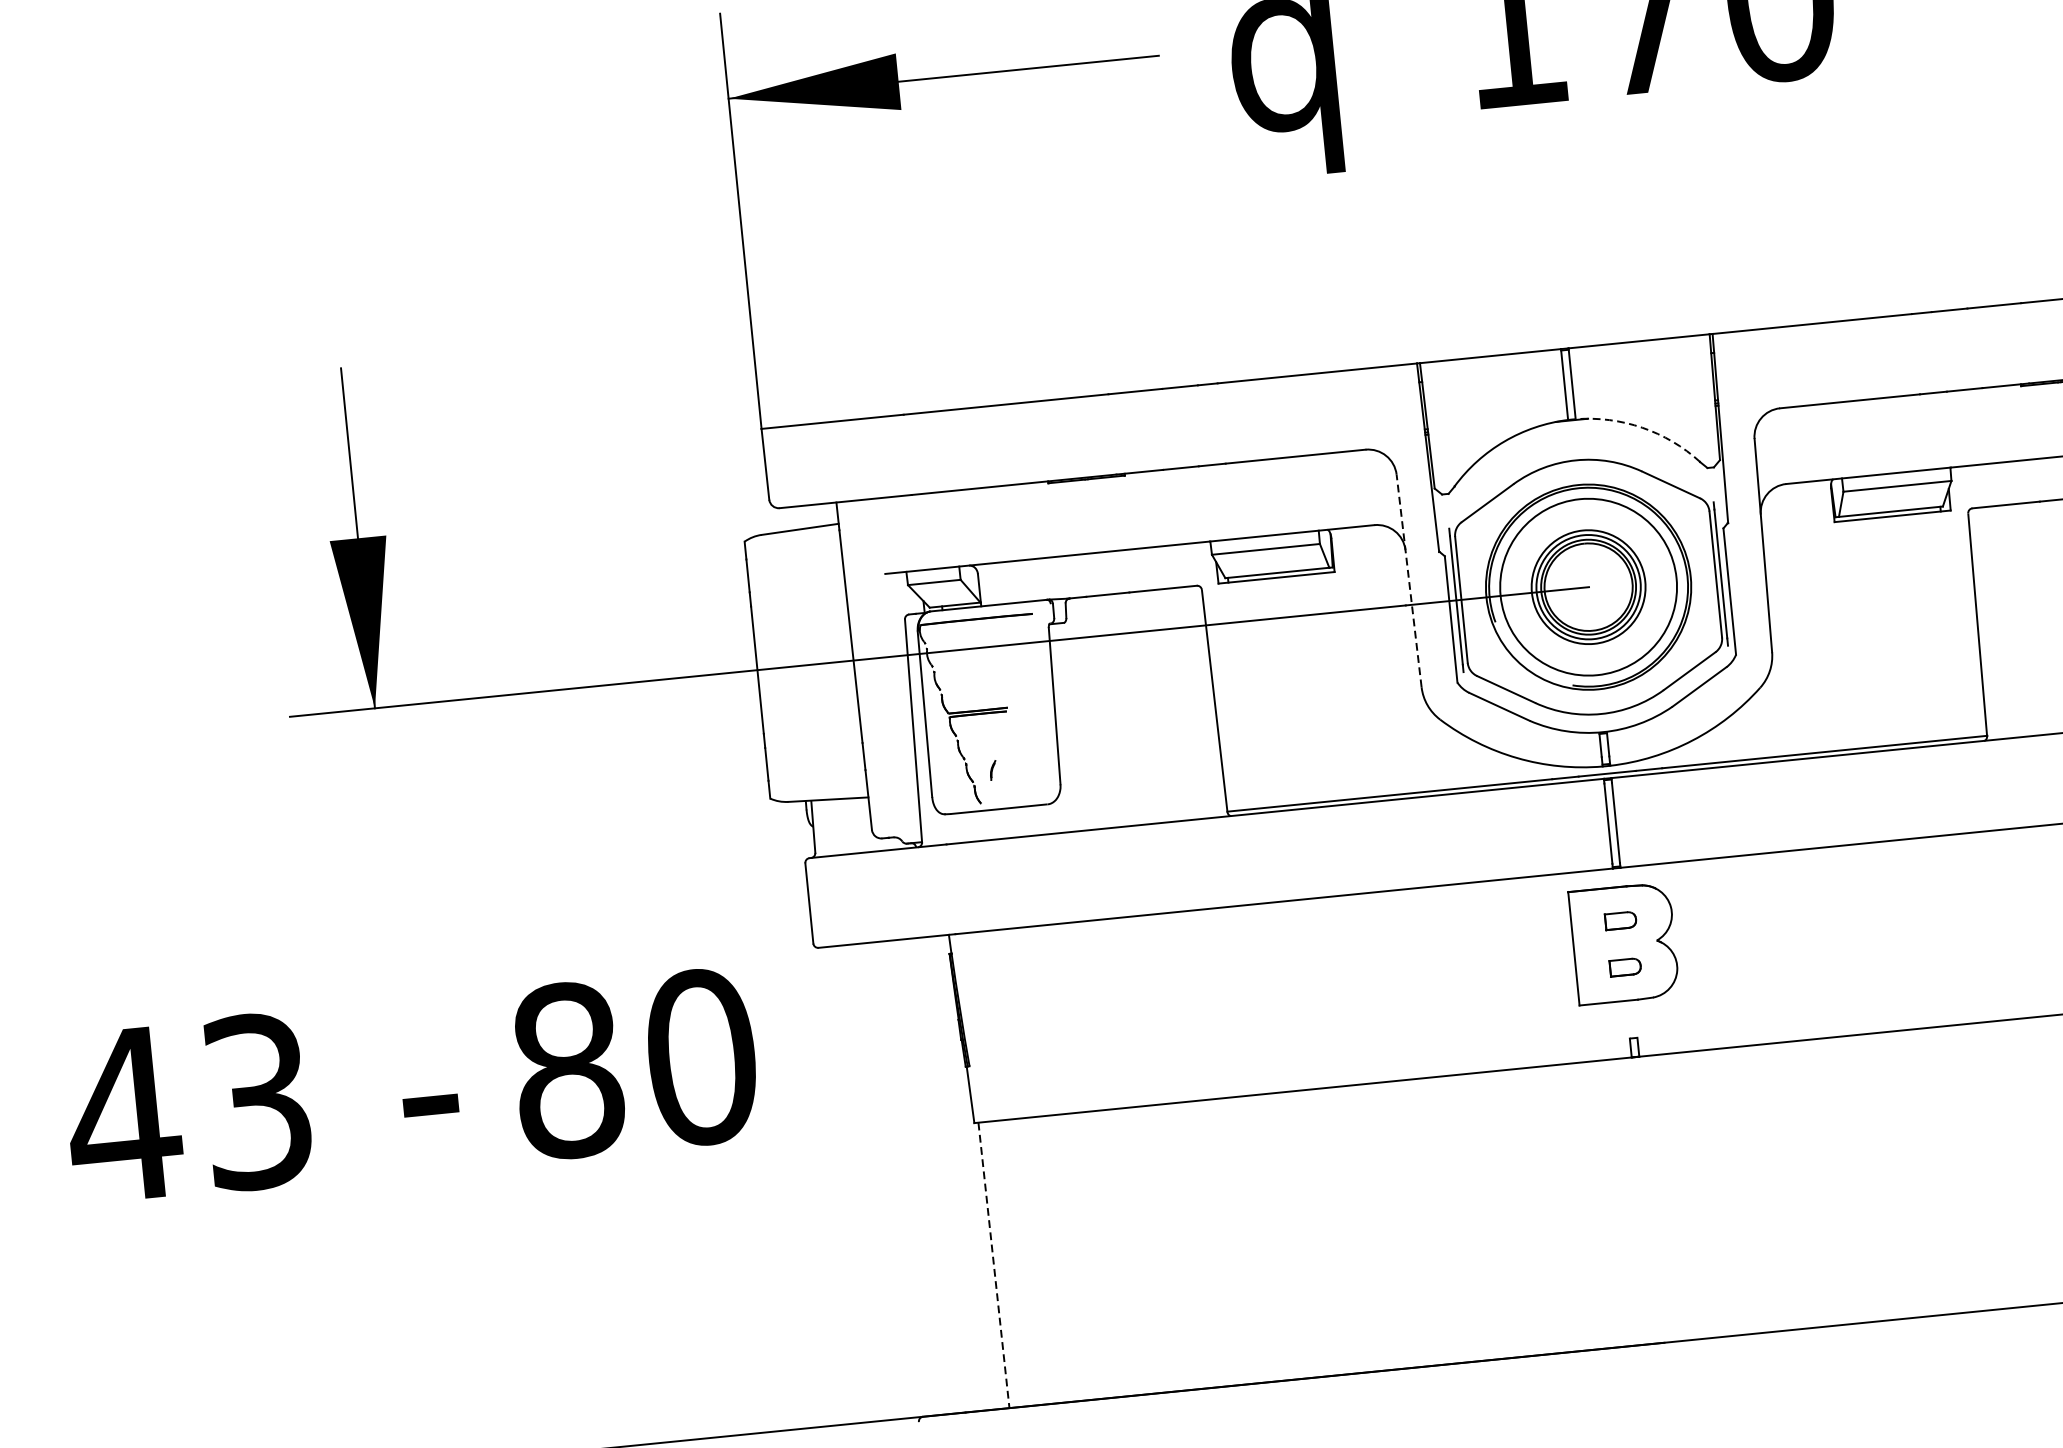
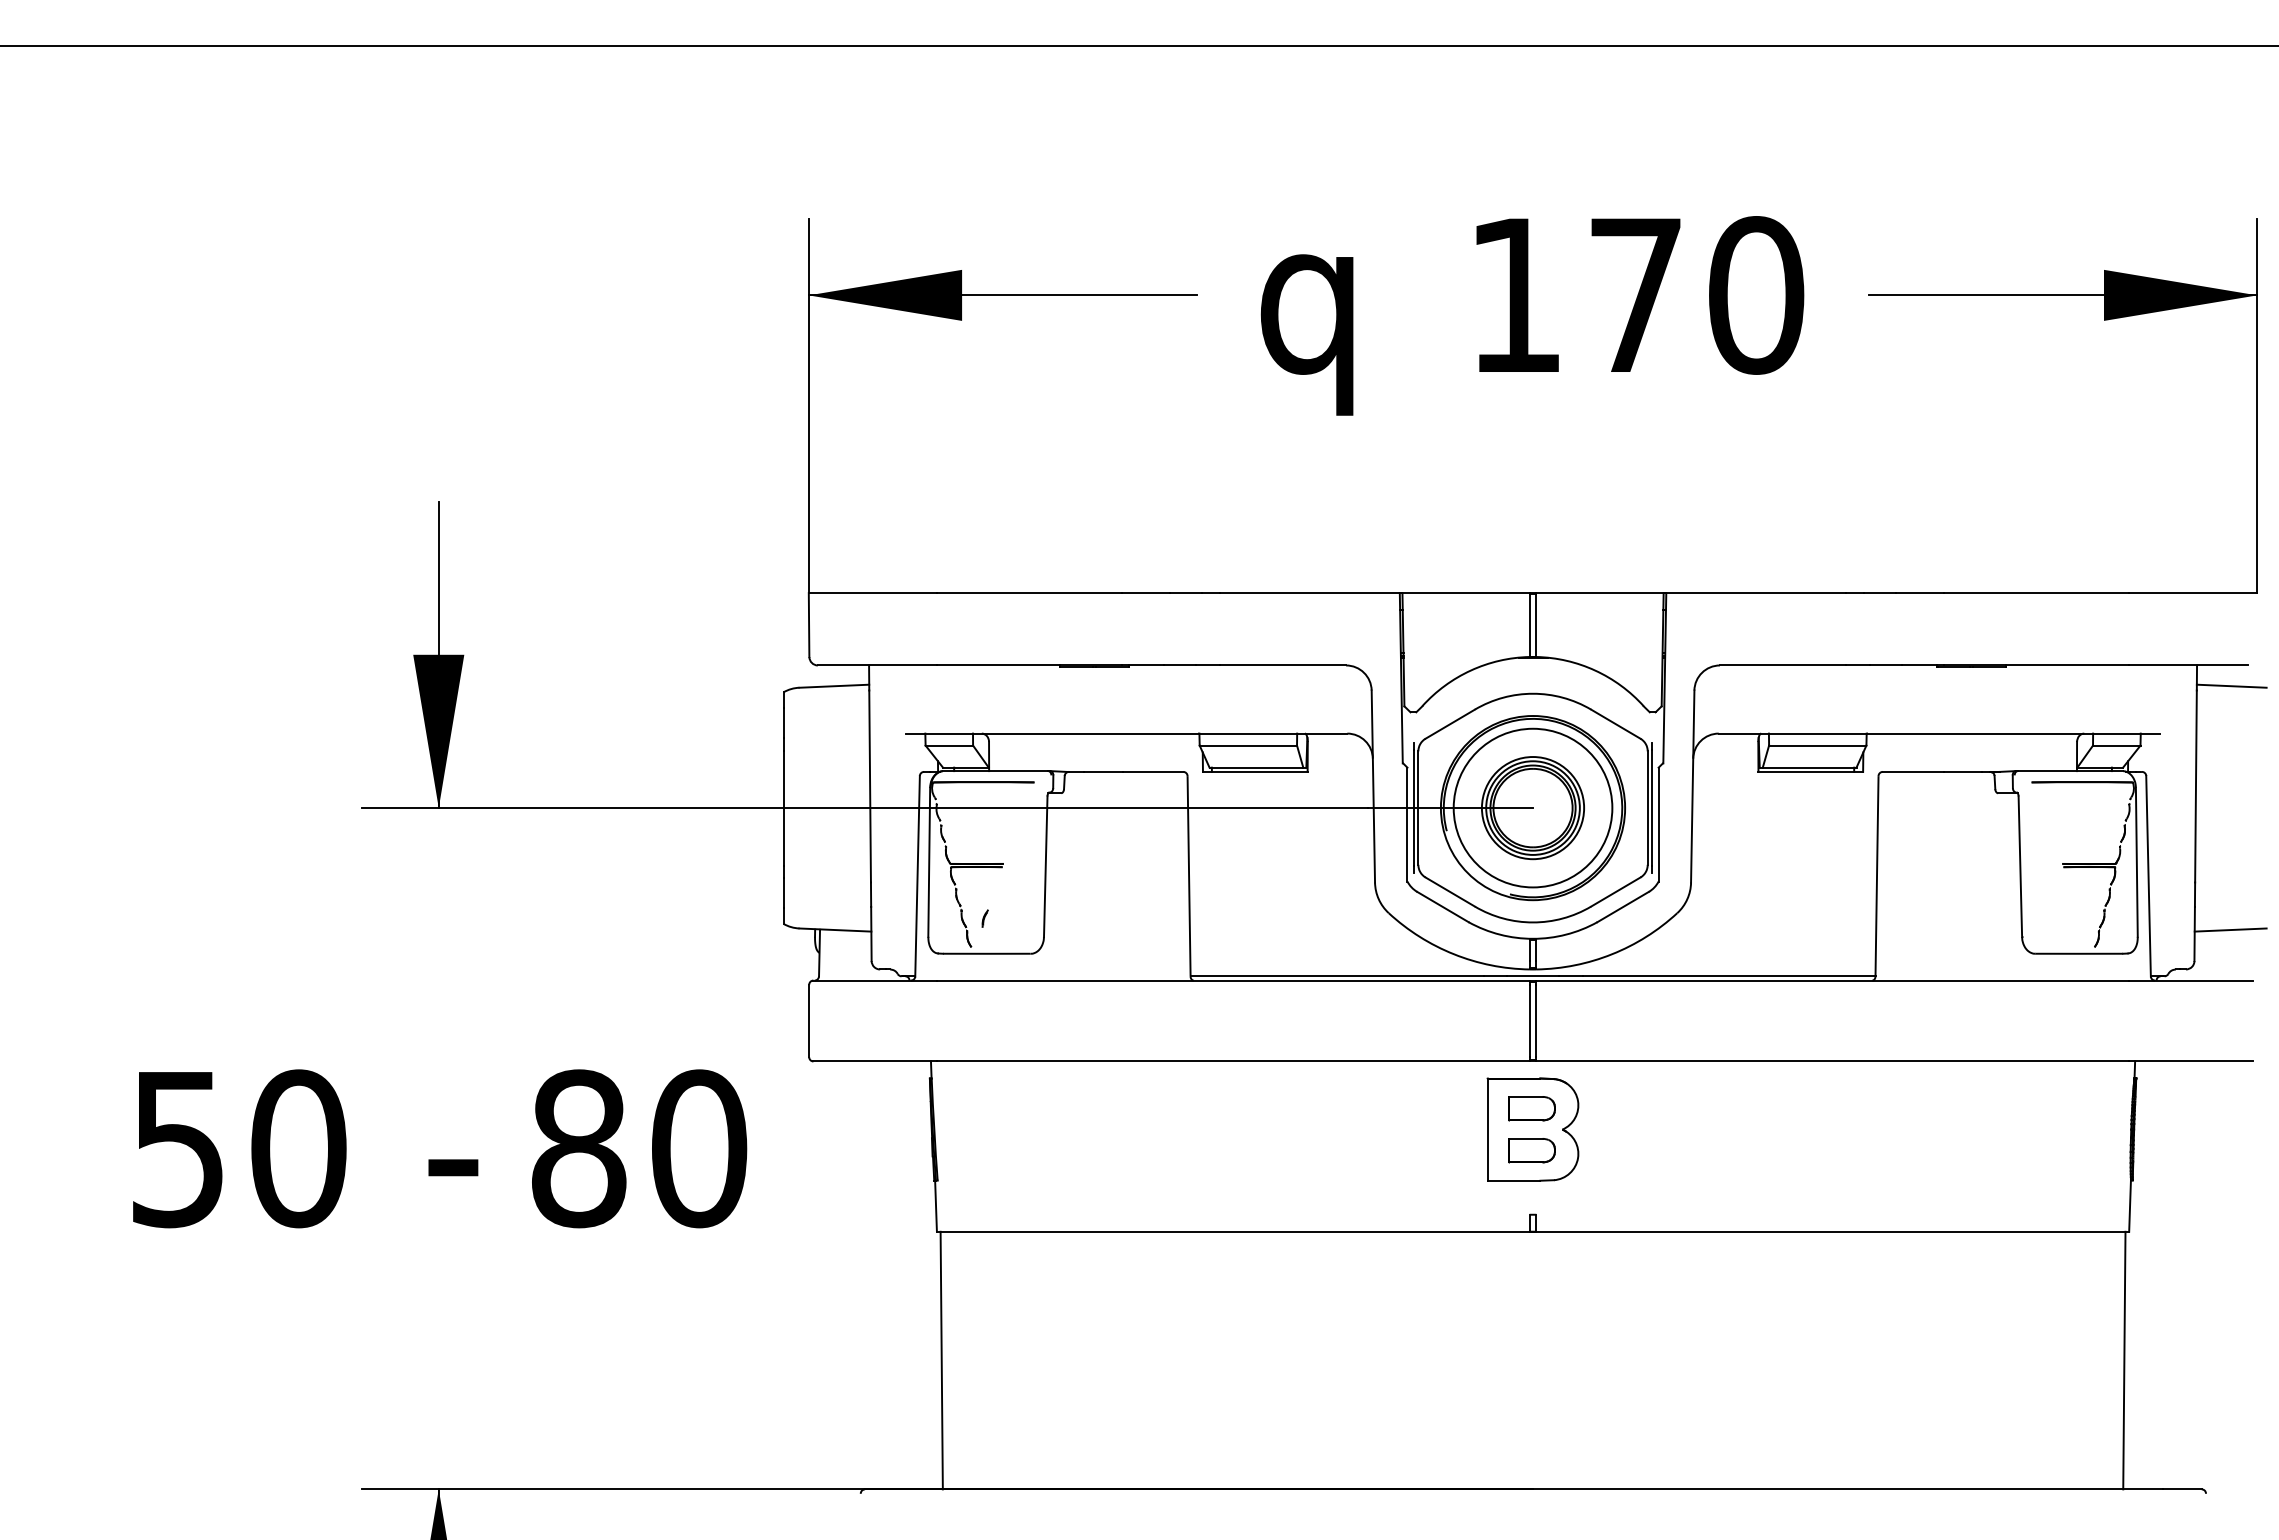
arc: (1642, 427) -> (1595, 670), dashed -> solid
line: (1409, 580) -> (1373, 786), dashed -> solid
part: (1620, 920) -> (1531, 1108), size x1.67
part: (1624, 967) -> (1531, 1150), size x1.67
text: (188, 1108) -> (236, 1148), 43 -> 50
line: (993, 1265) -> (941, 1360), dashed -> solid

